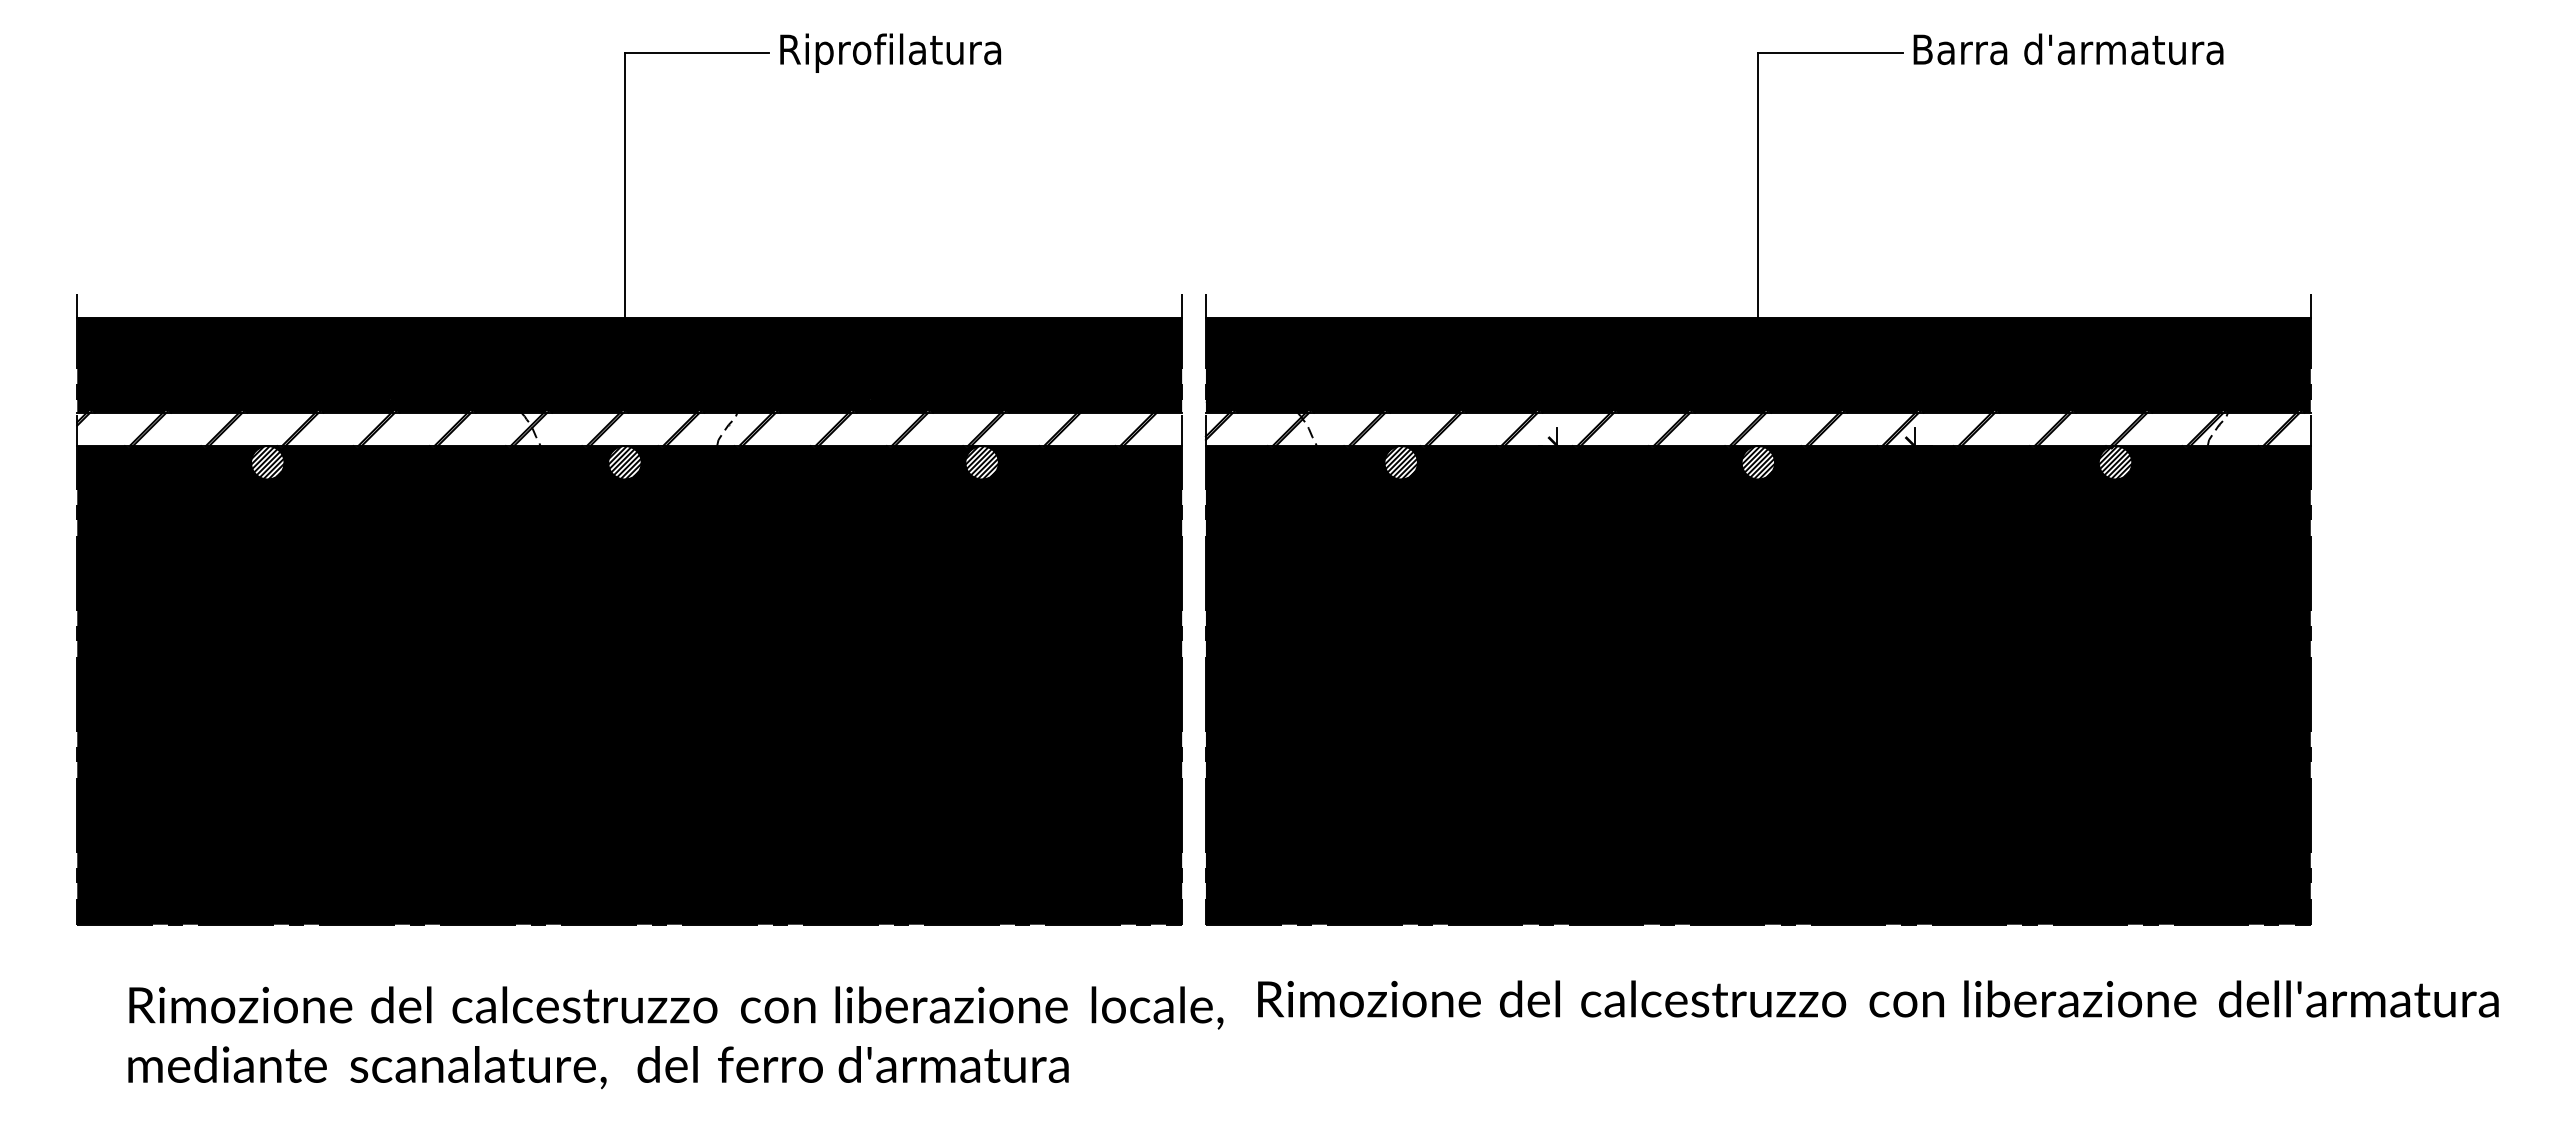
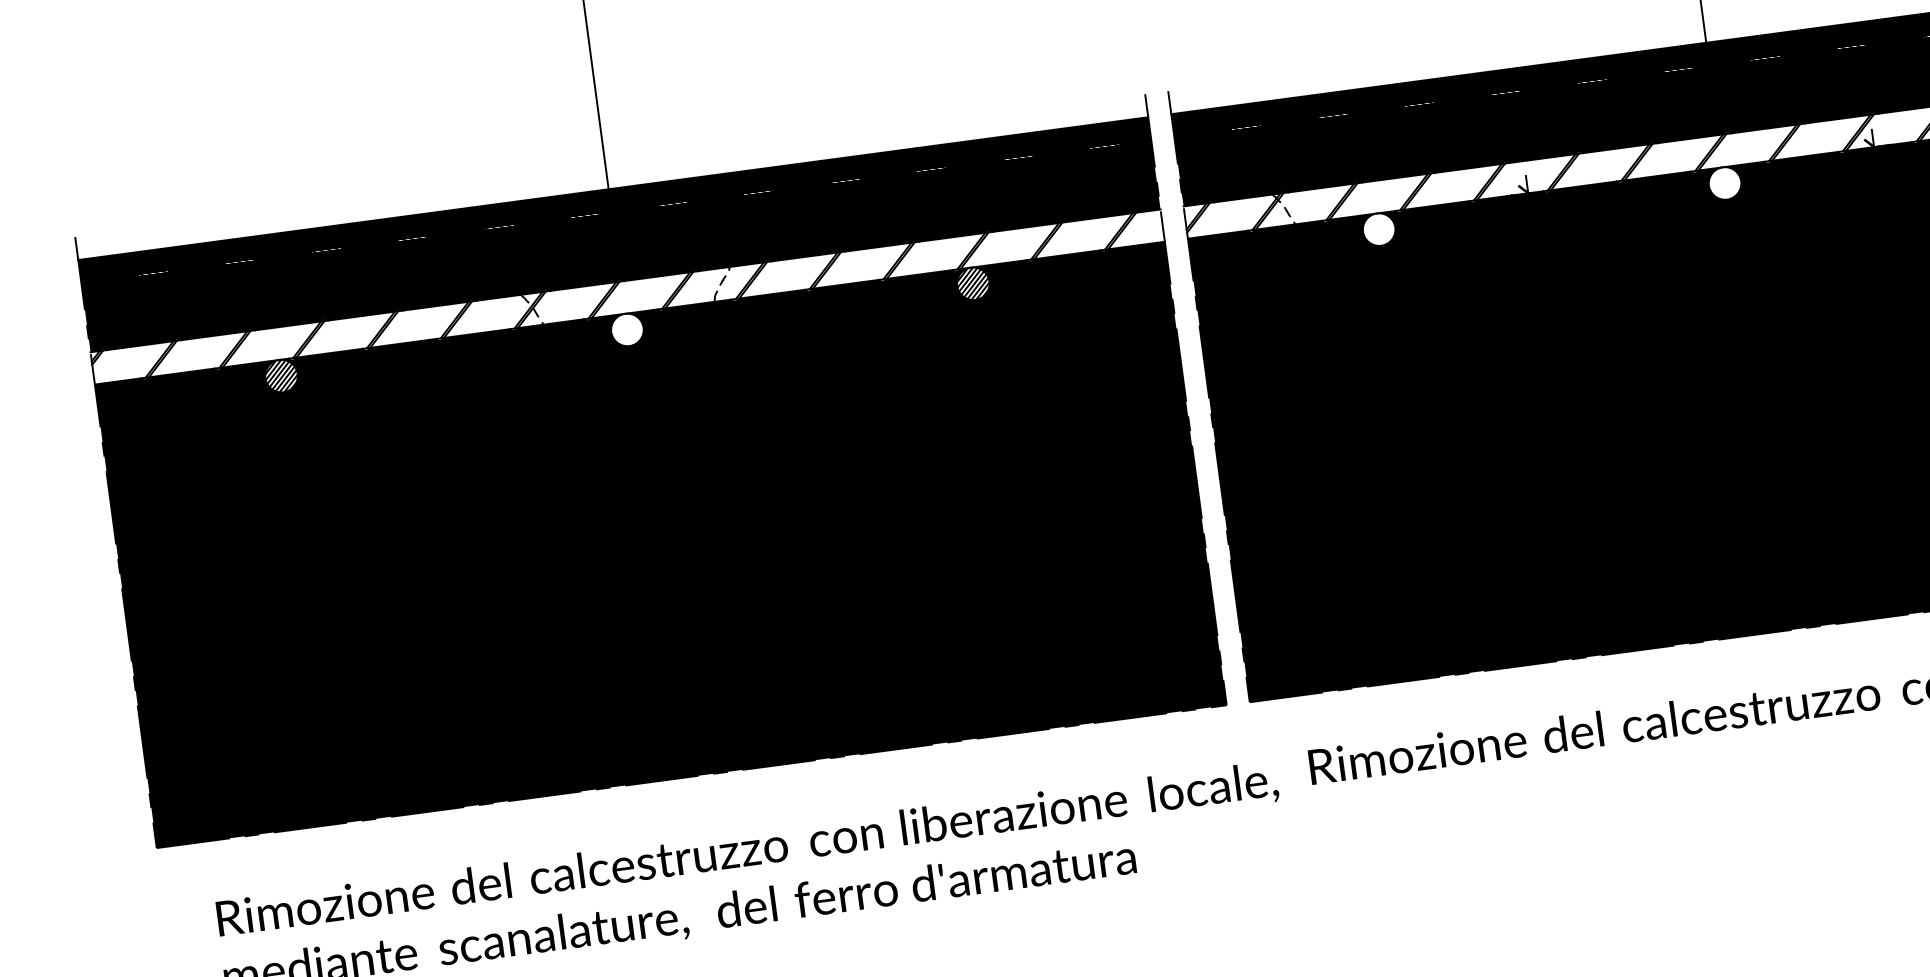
hatch: (624, 462) -> (626, 329), removed
hatch: (1400, 462) -> (1378, 229), removed
hatch: (1758, 462) -> (1725, 183), removed

